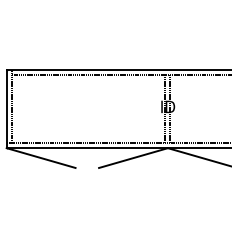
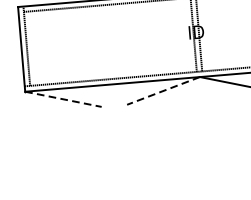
line: (41, 158) -> (63, 99), solid -> dashed
line: (133, 158) -> (163, 91), solid -> dashed

